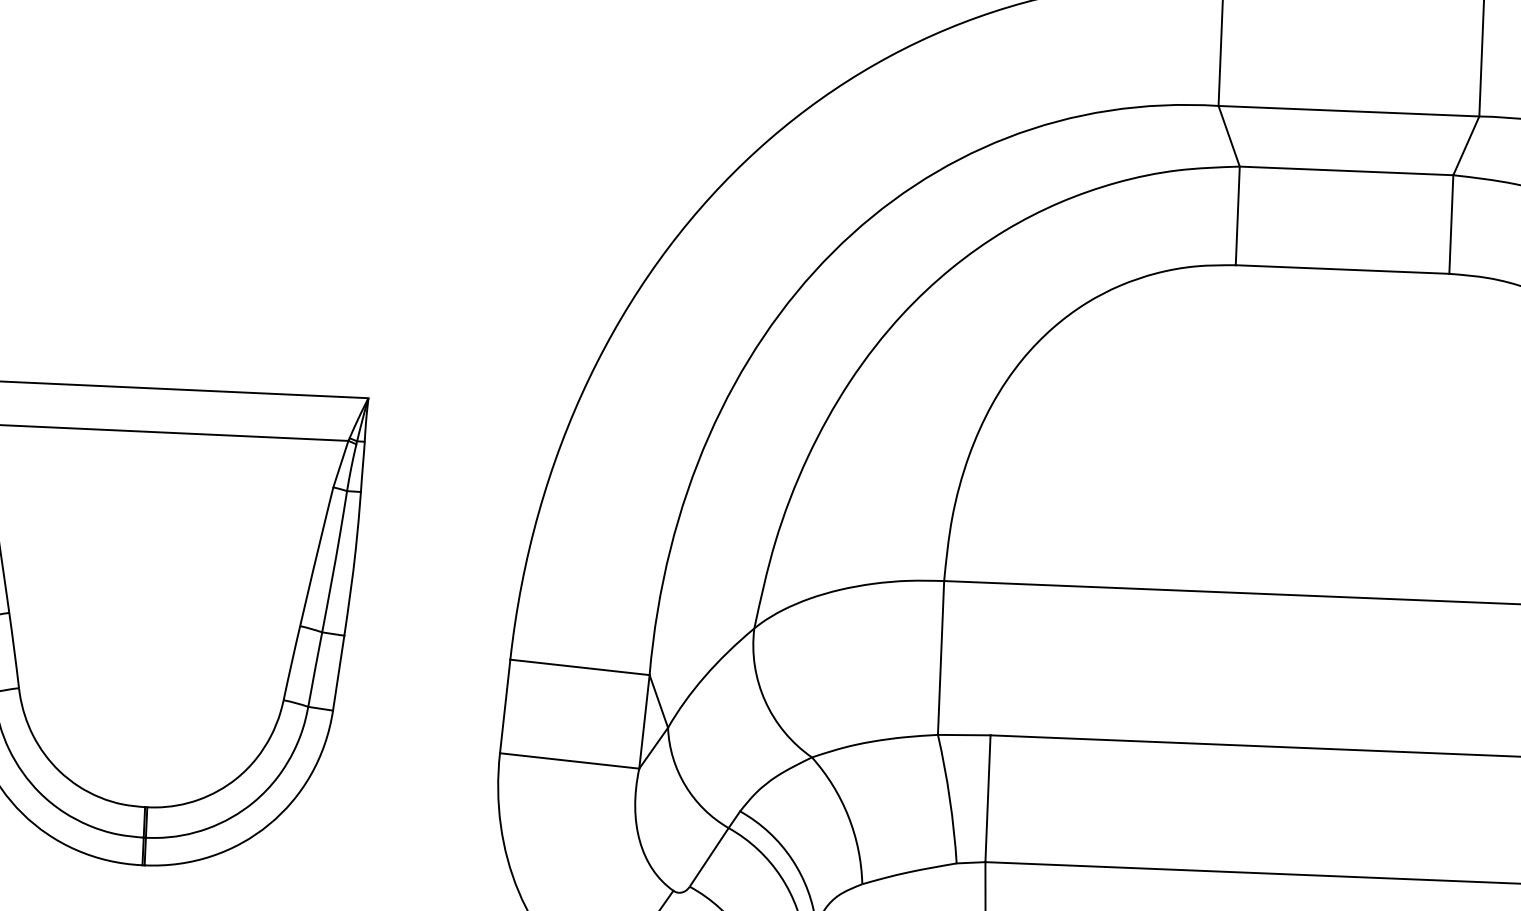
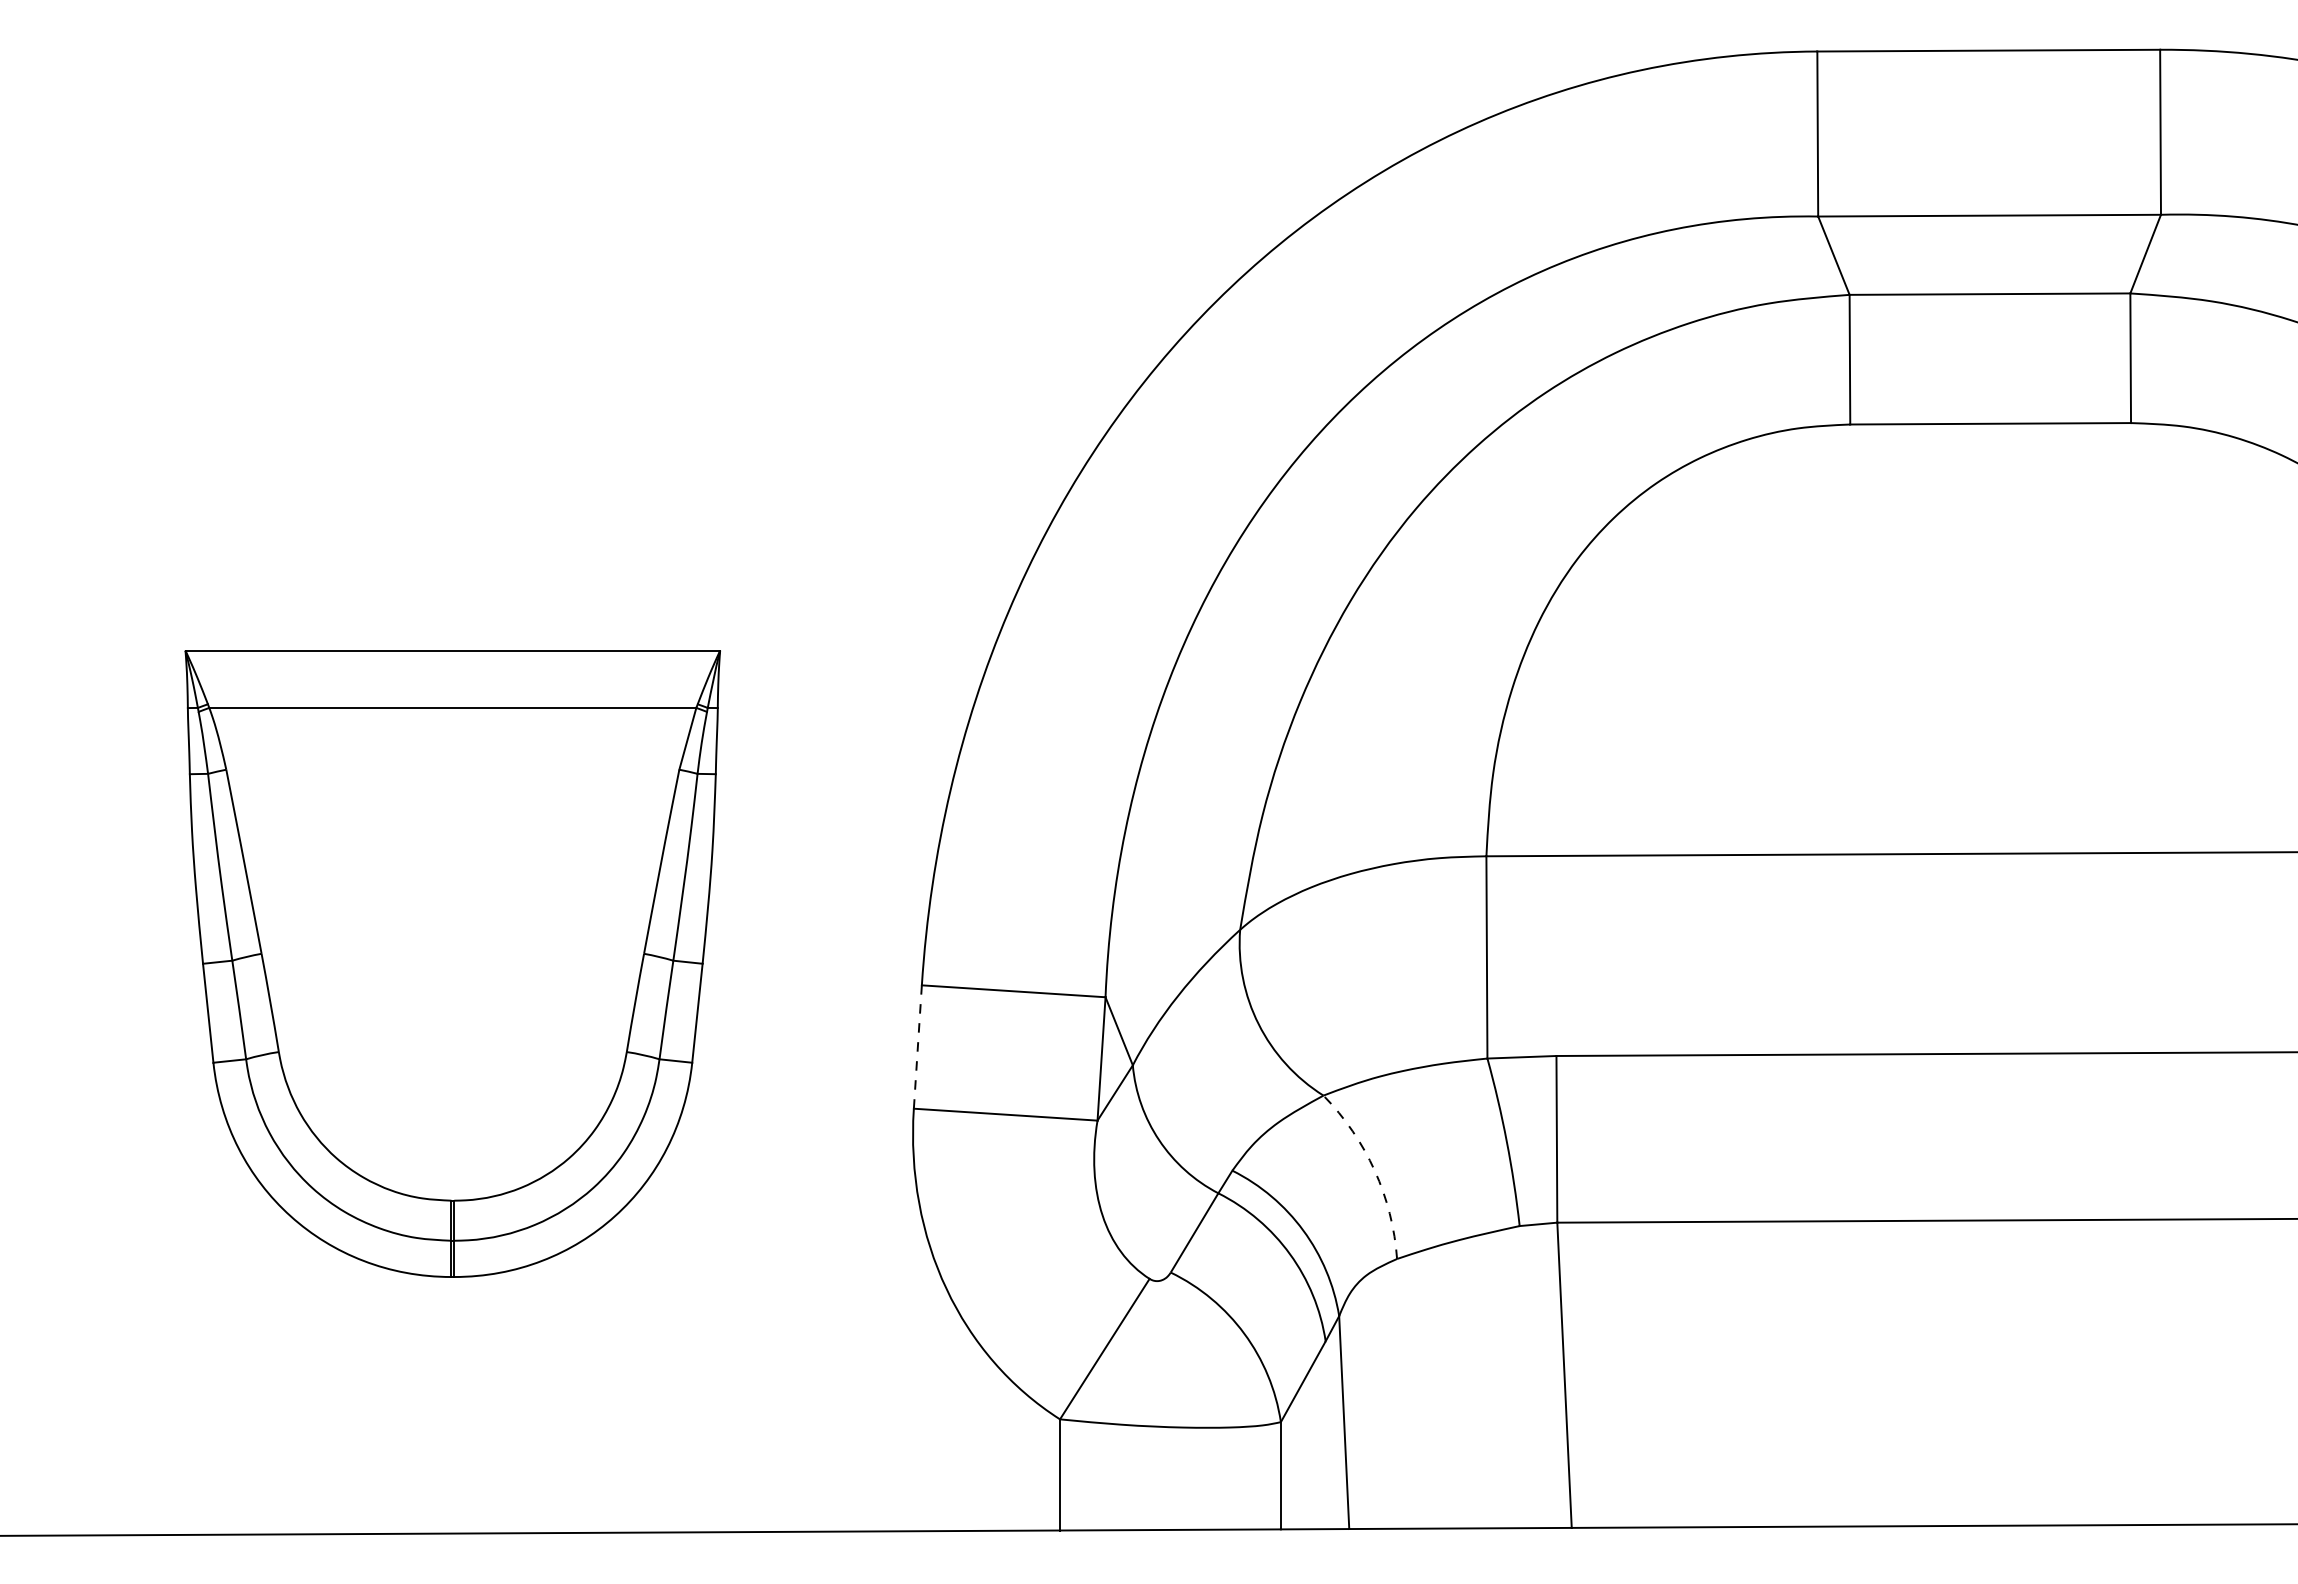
line: (504, 706) -> (917, 1047), solid -> dashed
arc: (848, 816) -> (1374, 1170), solid -> dashed

